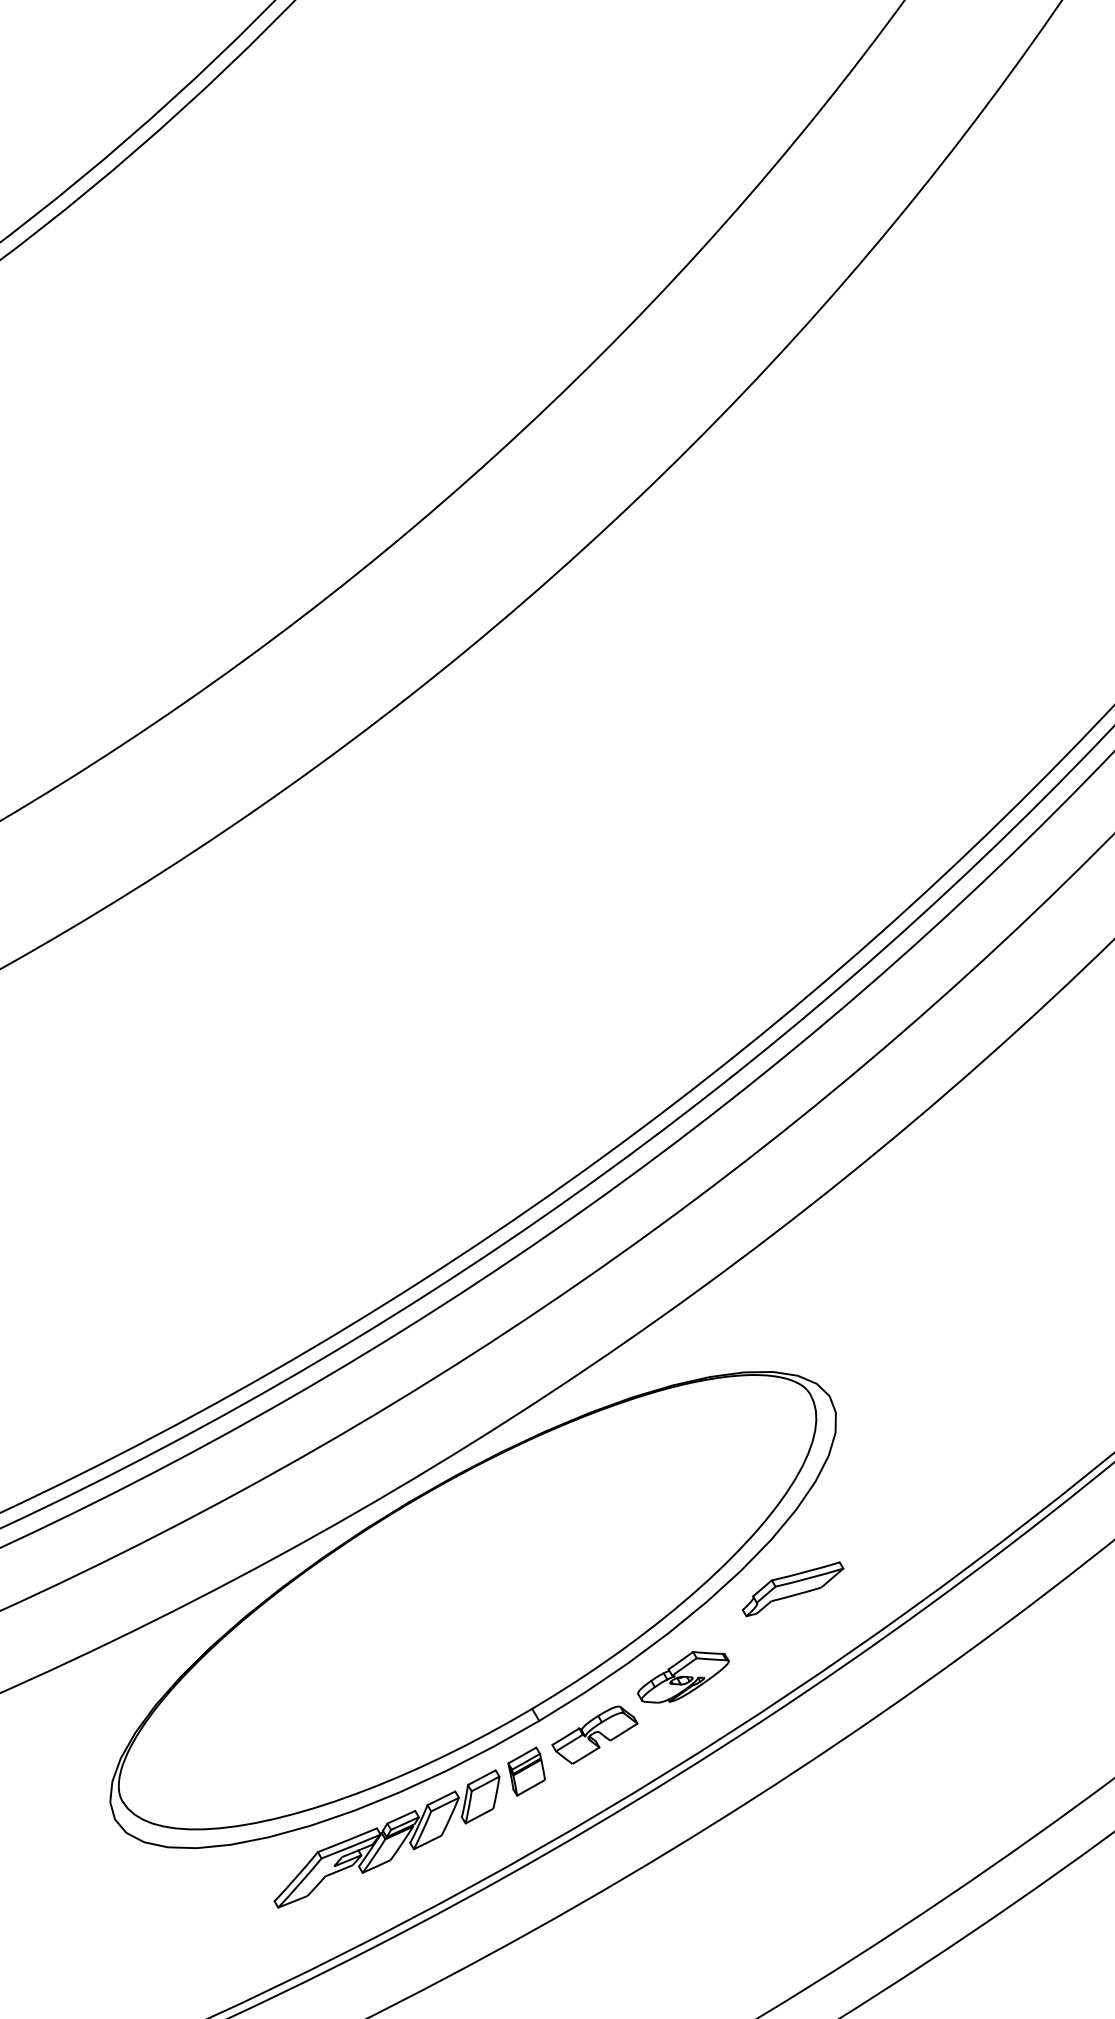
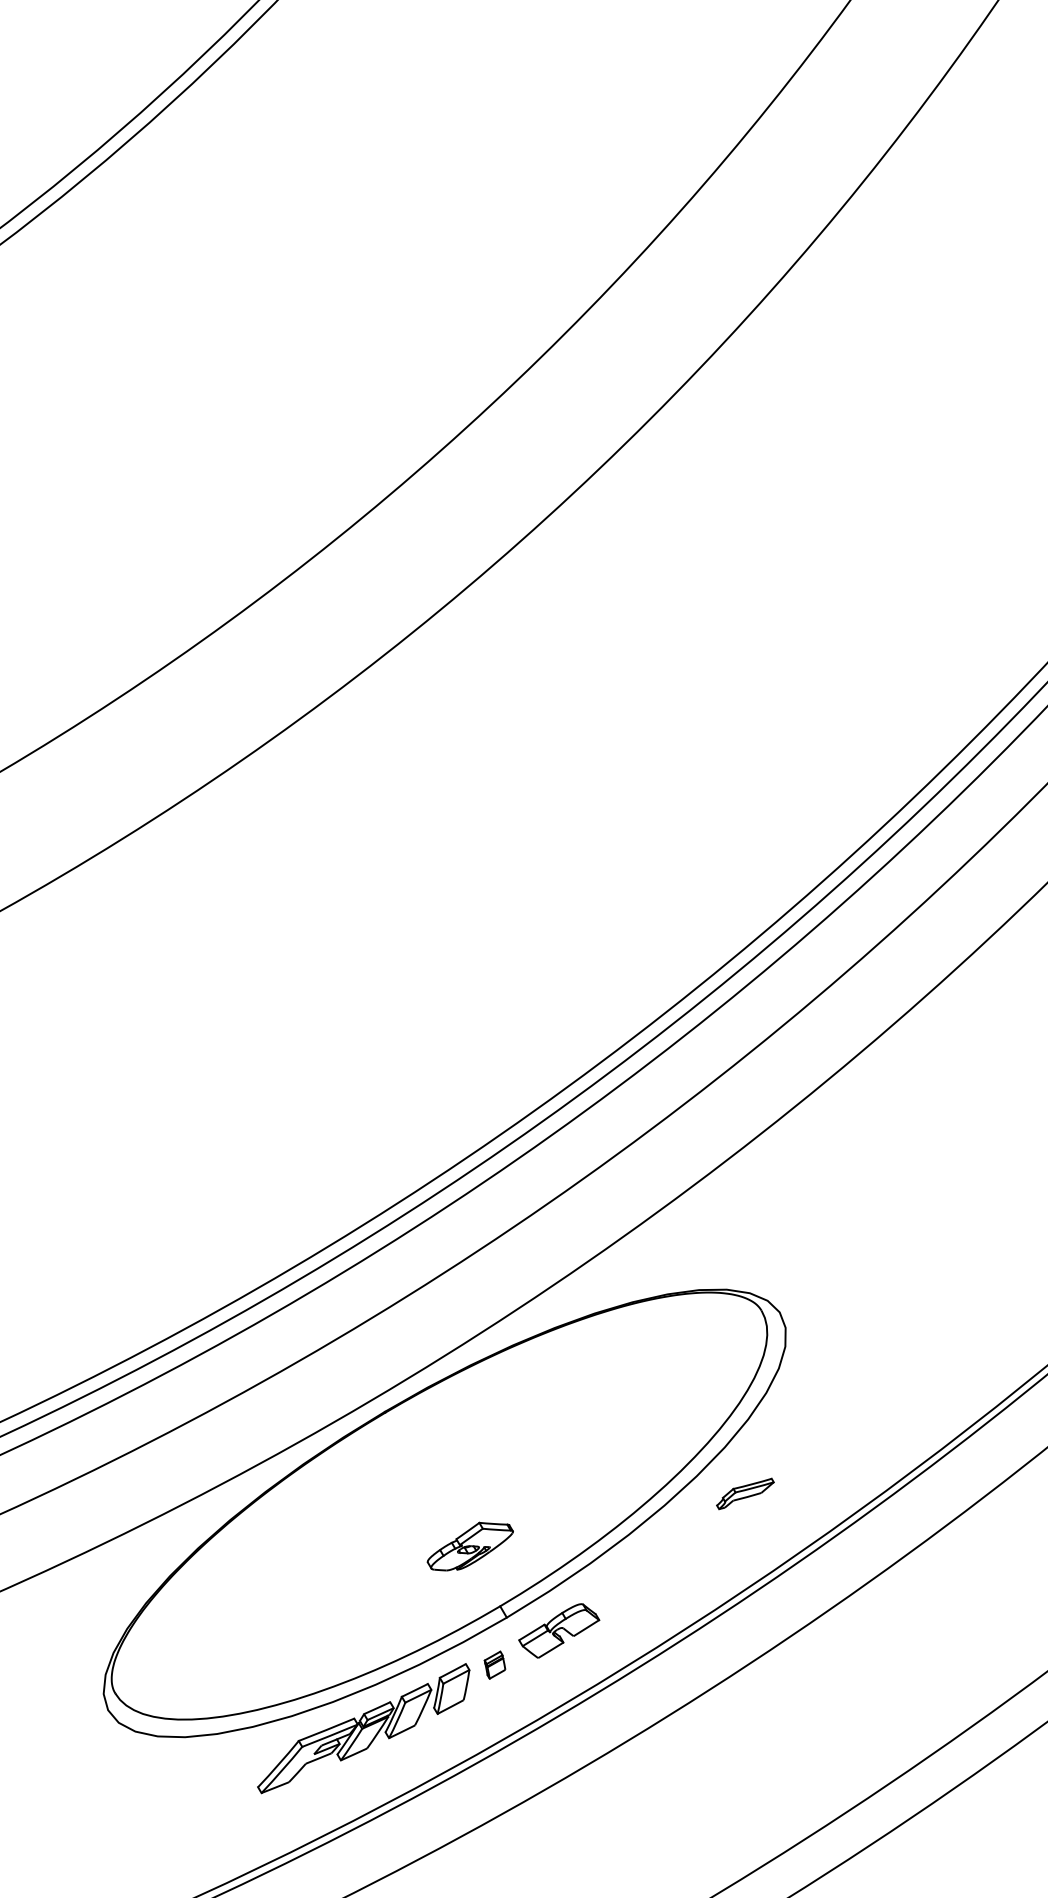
part: (793, 1588) -> (745, 1493), size x0.6
part: (682, 1677) -> (469, 1546), moved
part: (526, 1770) -> (494, 1664), size x0.6

